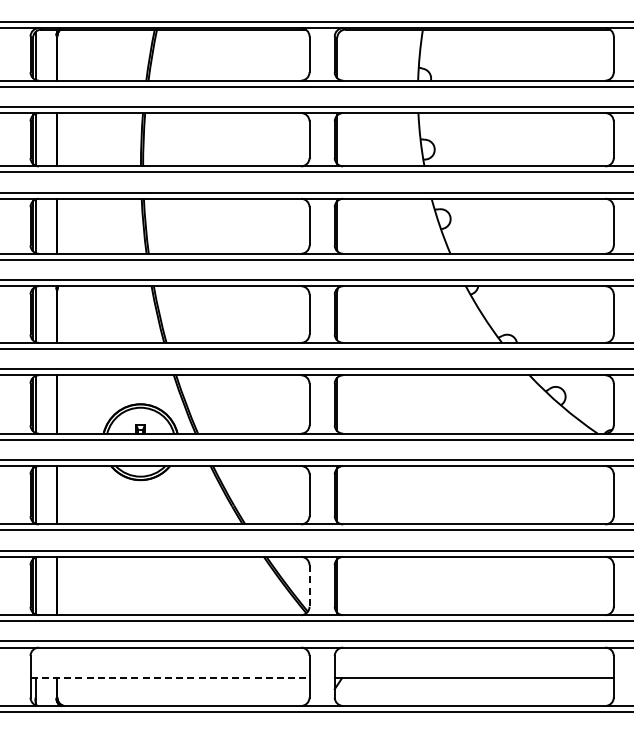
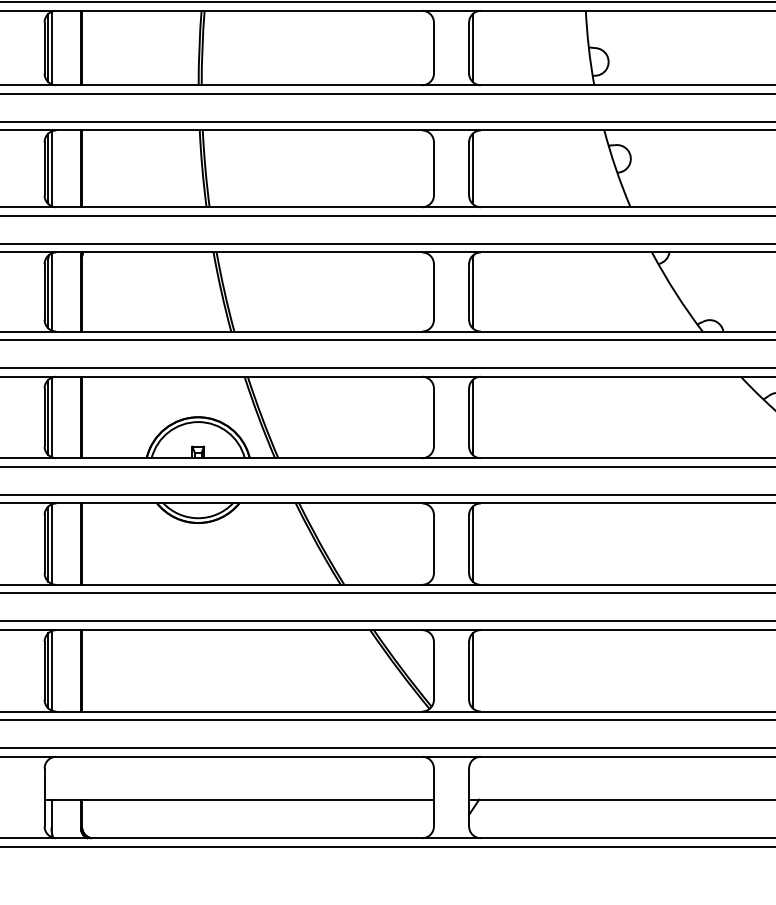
line: (309, 586) -> (433, 671), dashed -> solid
line: (170, 678) -> (239, 799), dashed -> solid

